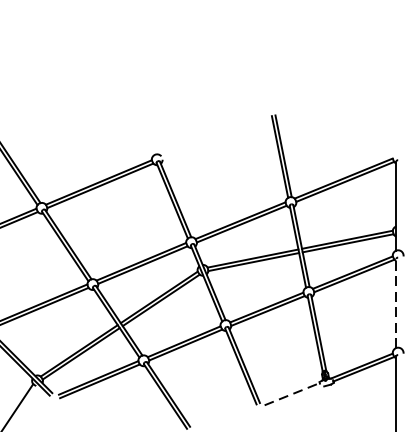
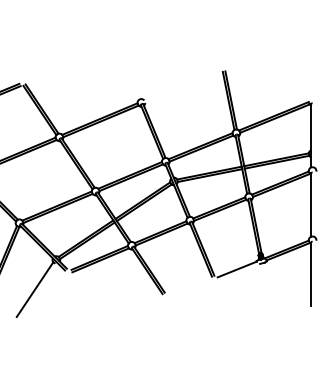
line: (396, 304) -> (311, 205), dashed -> solid
line: (292, 394) -> (237, 269), dashed -> solid

